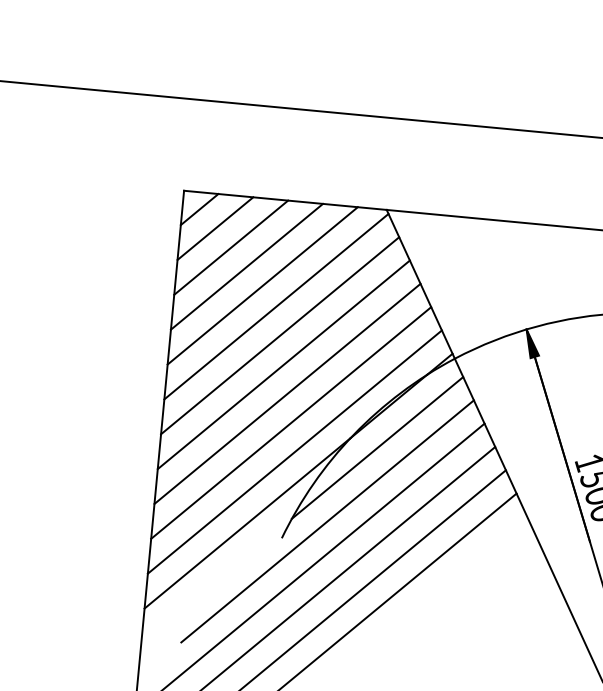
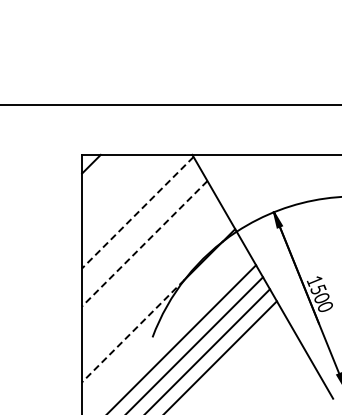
line: (214, 228) -> (100, 173), removed
line: (231, 246) -> (110, 182), removed
line: (246, 266) -> (119, 192), removed
line: (263, 284) -> (129, 201), removed
line: (275, 306) -> (137, 212), solid -> dashed
line: (280, 336) -> (141, 228), removed
line: (283, 364) -> (144, 243), solid -> dashed
line: (287, 394) -> (148, 259), removed
line: (290, 422) -> (151, 274), removed
line: (377, 447) -> (199, 283), removed
line: (295, 452) -> (155, 290), removed
line: (327, 520) -> (176, 325), removed
line: (245, 523) -> (132, 331), solid -> dashed

